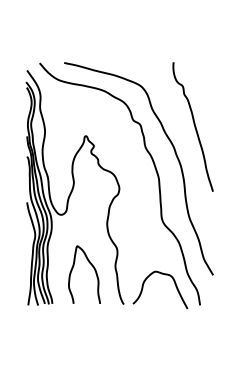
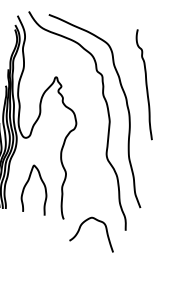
curve: (165, 275) -> (99, 222), moved

